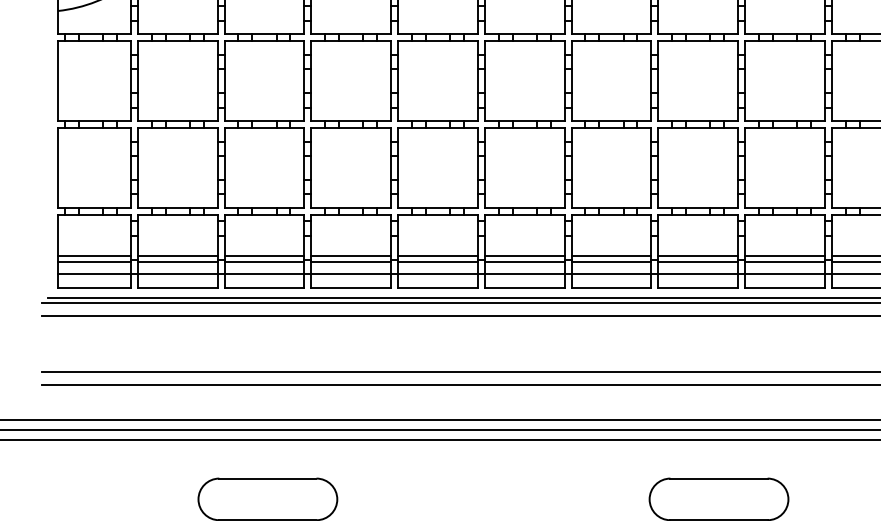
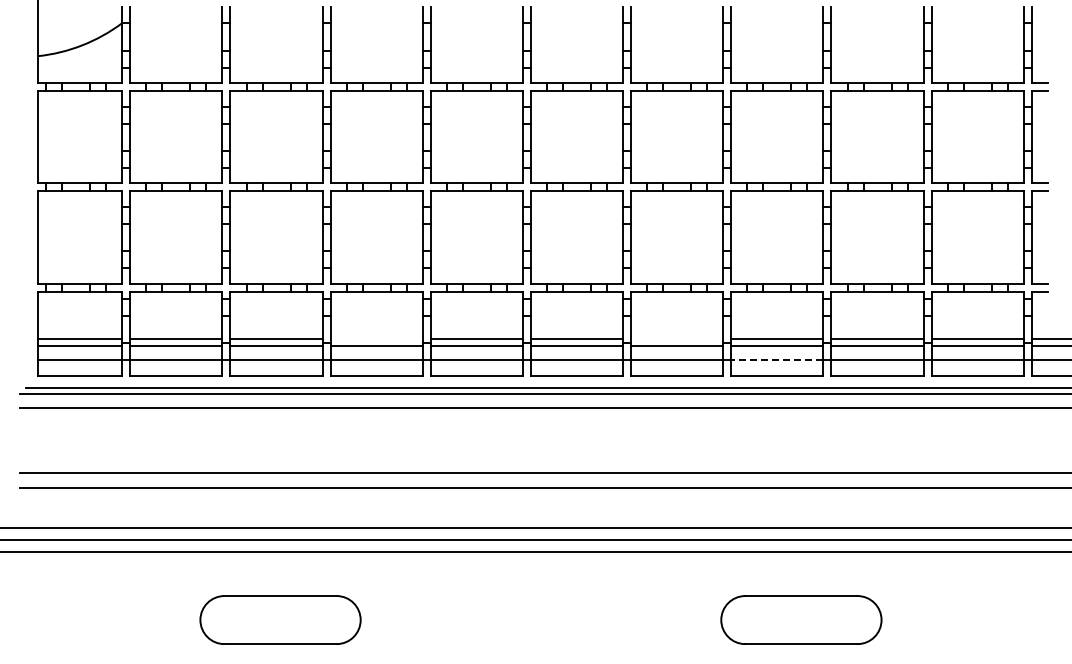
line: (351, 256) -> (376, 339), removed
line: (611, 256) -> (677, 339), removed
line: (697, 274) -> (776, 360), solid -> dashed

